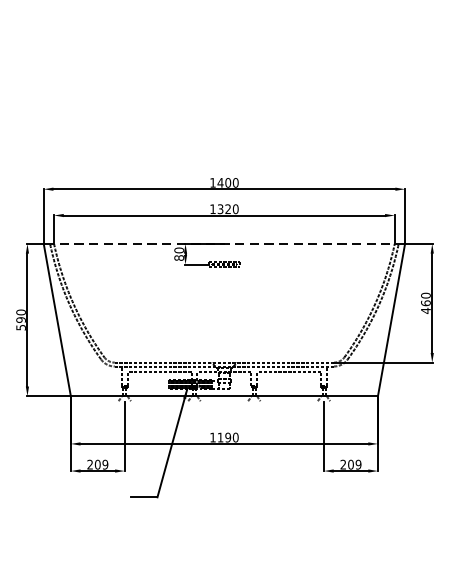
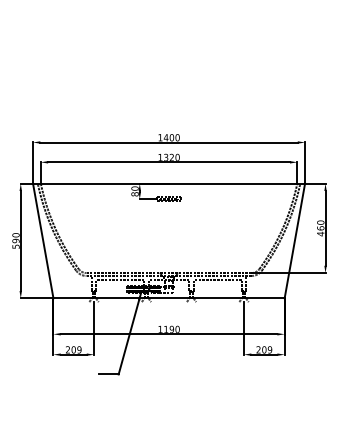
line: (223, 243) -> (168, 183), dashed -> solid

